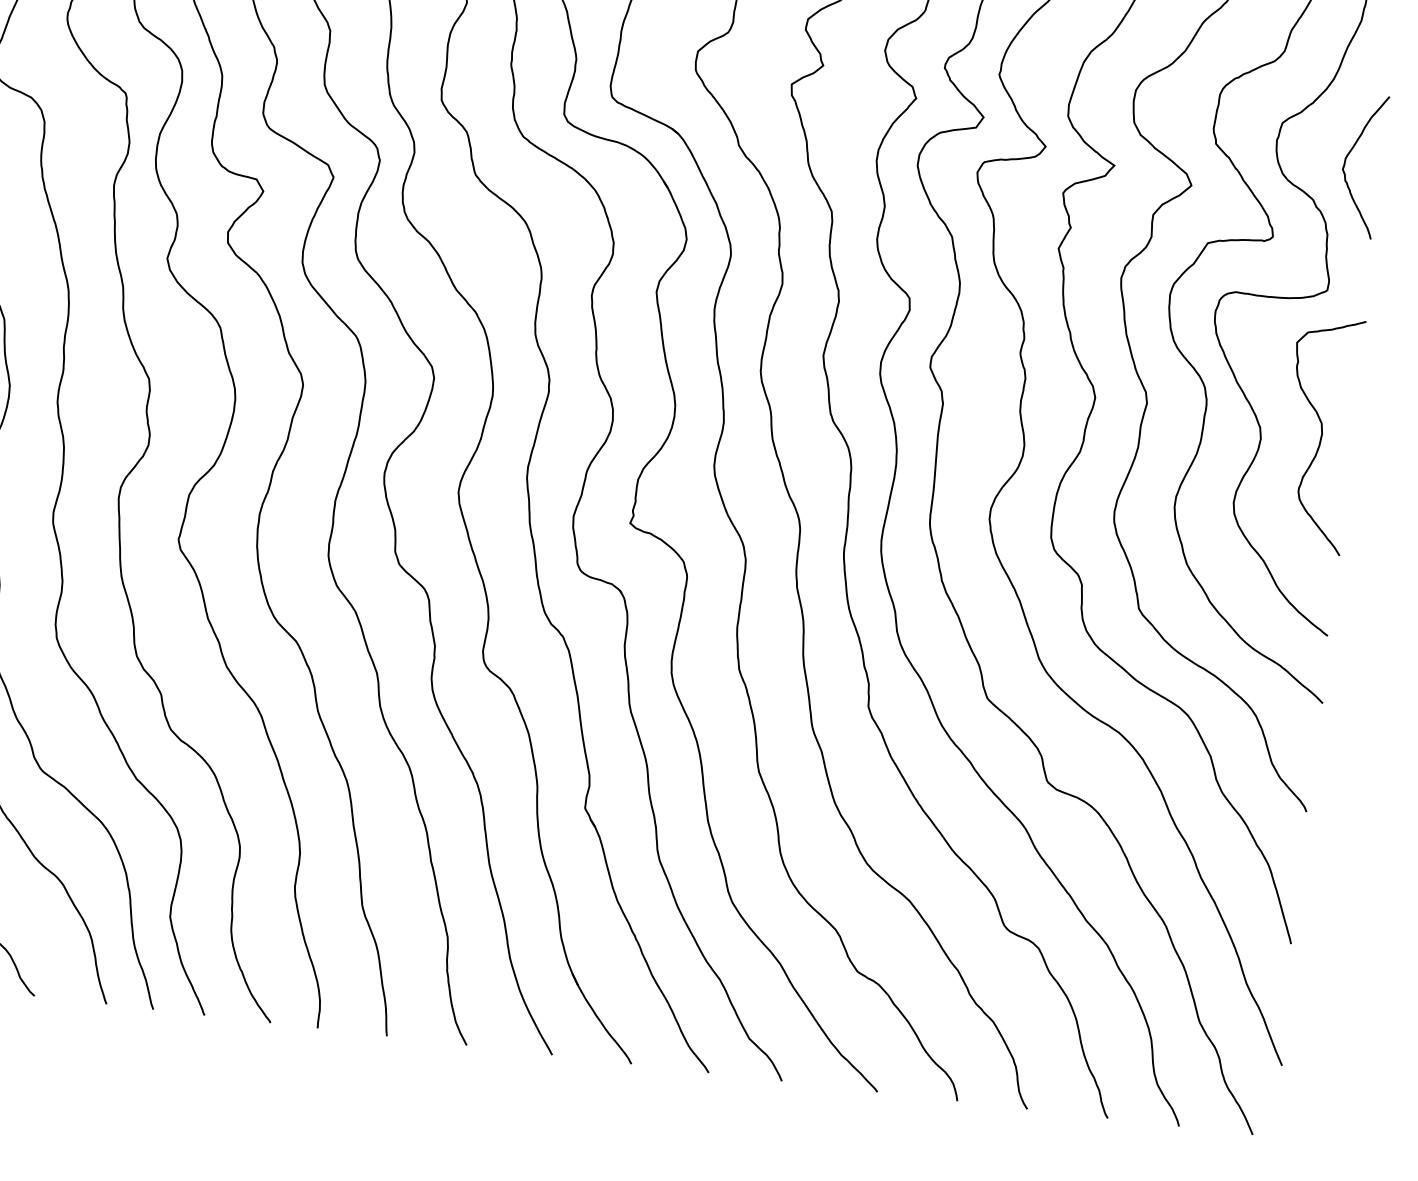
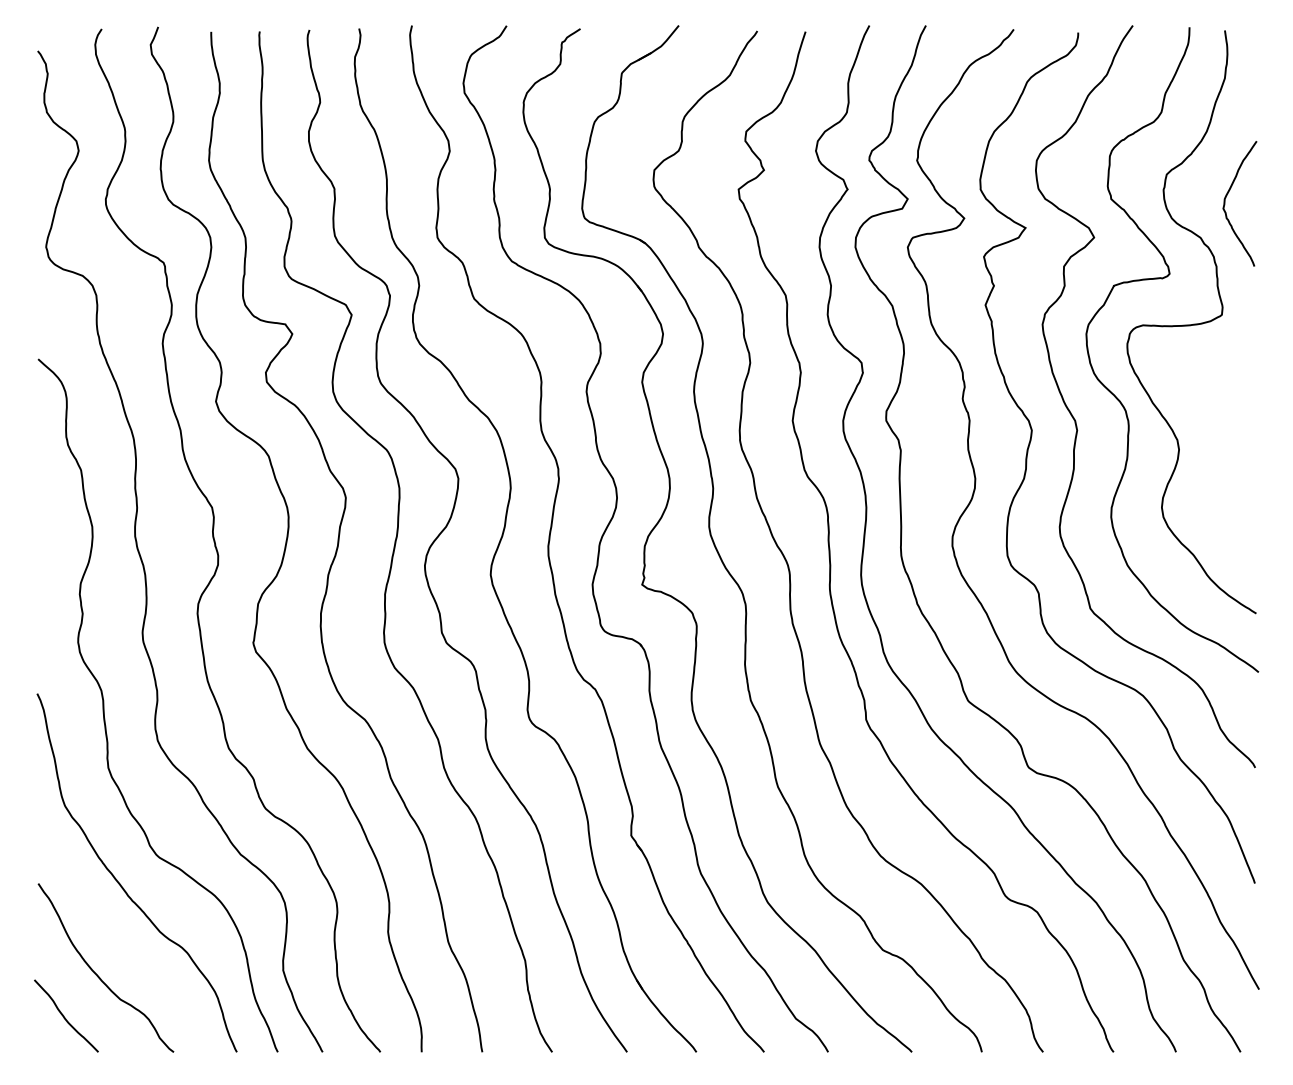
curve: (1320, 434) -> (1230, 440), removed

